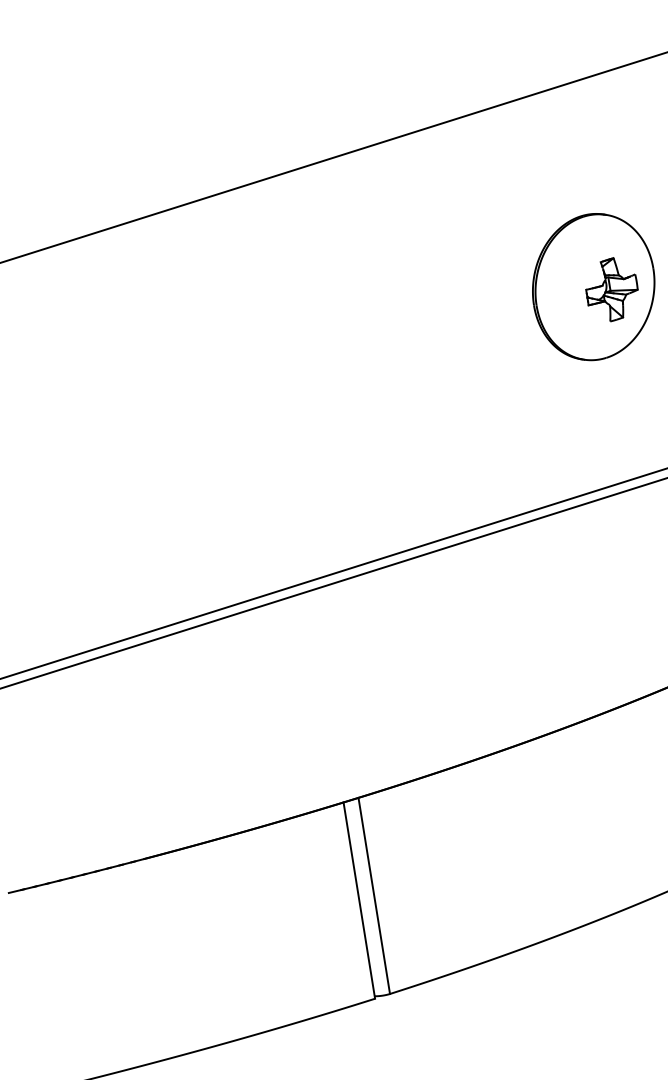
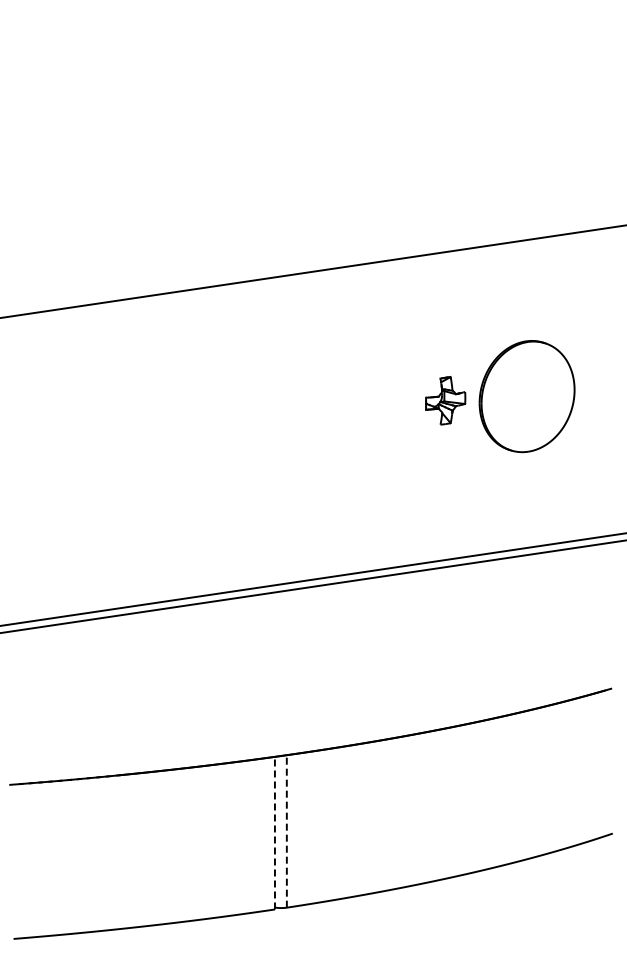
part: (611, 289) -> (445, 400), moved
line: (373, 894) -> (286, 830), solid -> dashed
line: (358, 899) -> (274, 832), solid -> dashed

